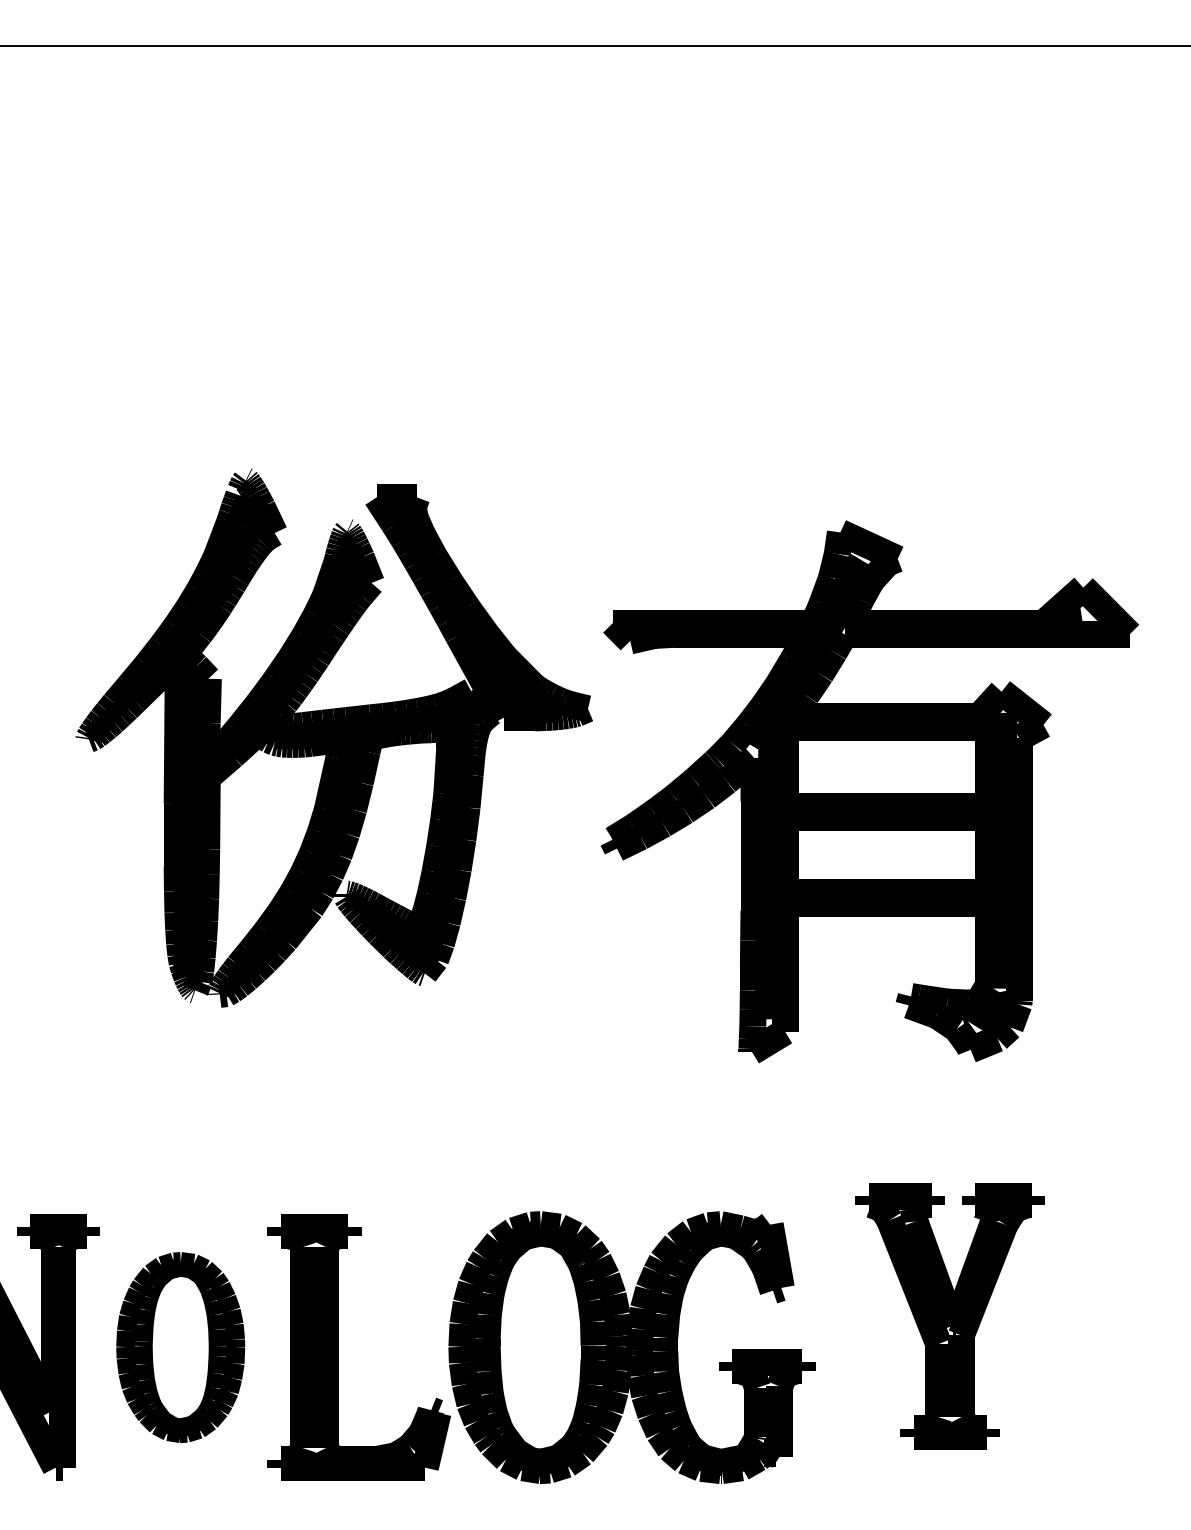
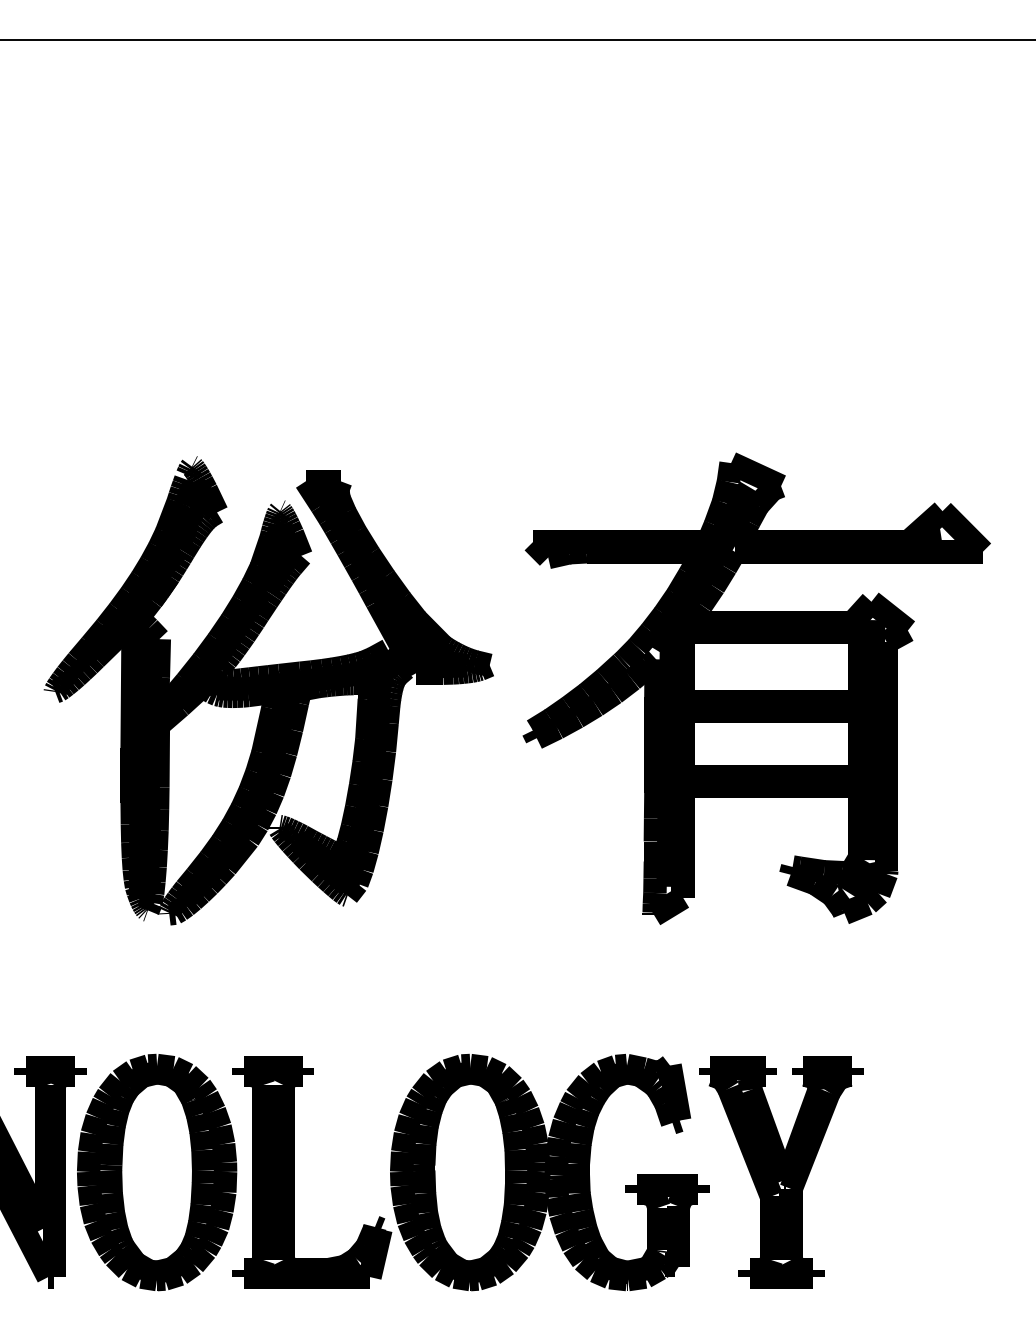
part: (333, 737) -> (268, 690), moved
part: (949, 1316) -> (780, 1172), moved
part: (180, 1347) -> (156, 1172), size x1.43

